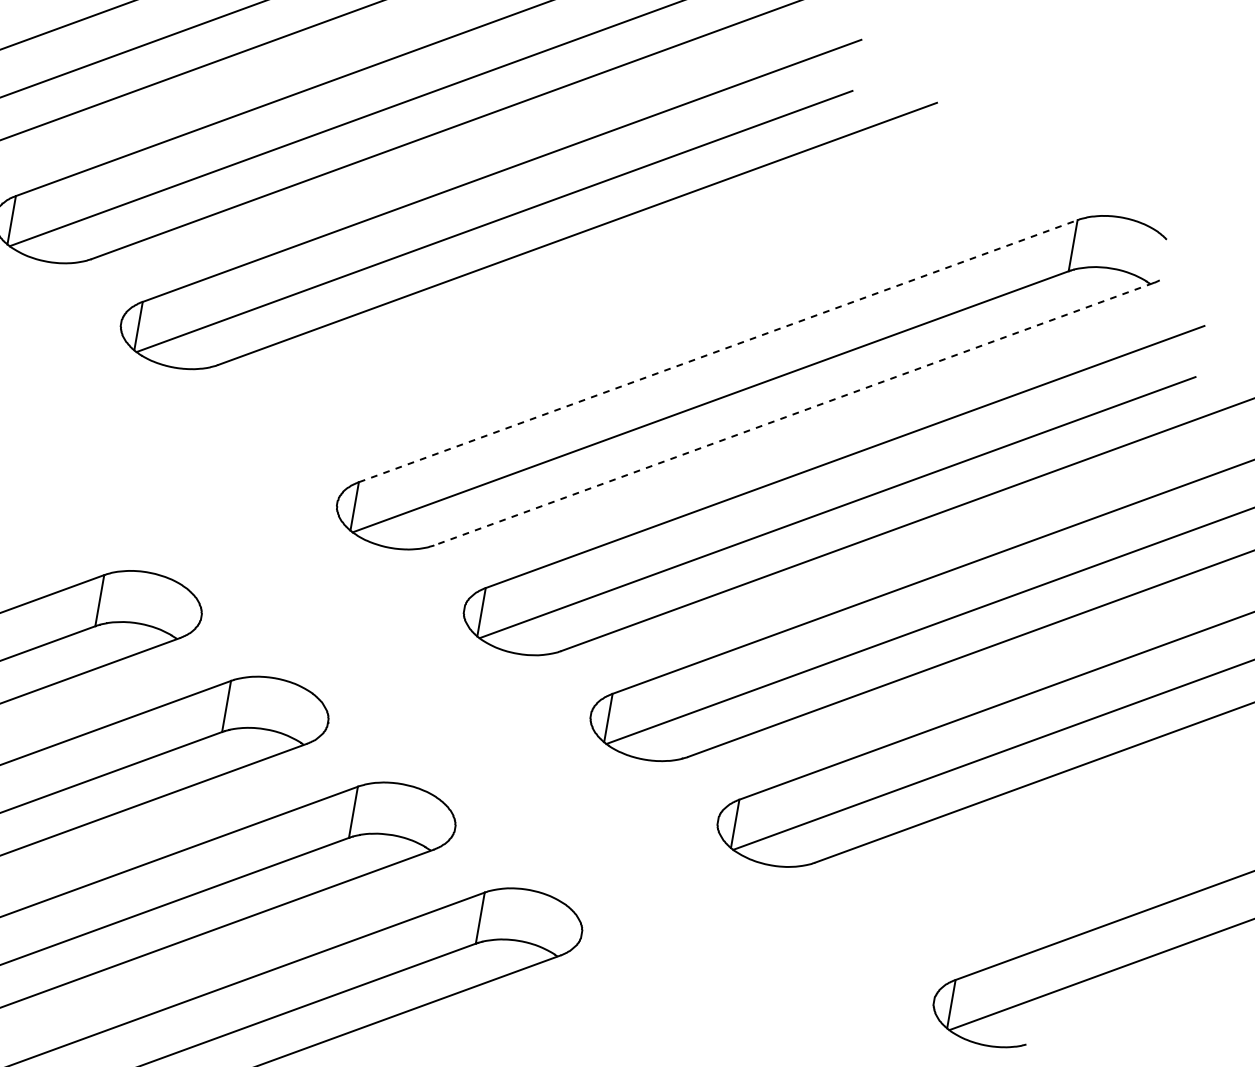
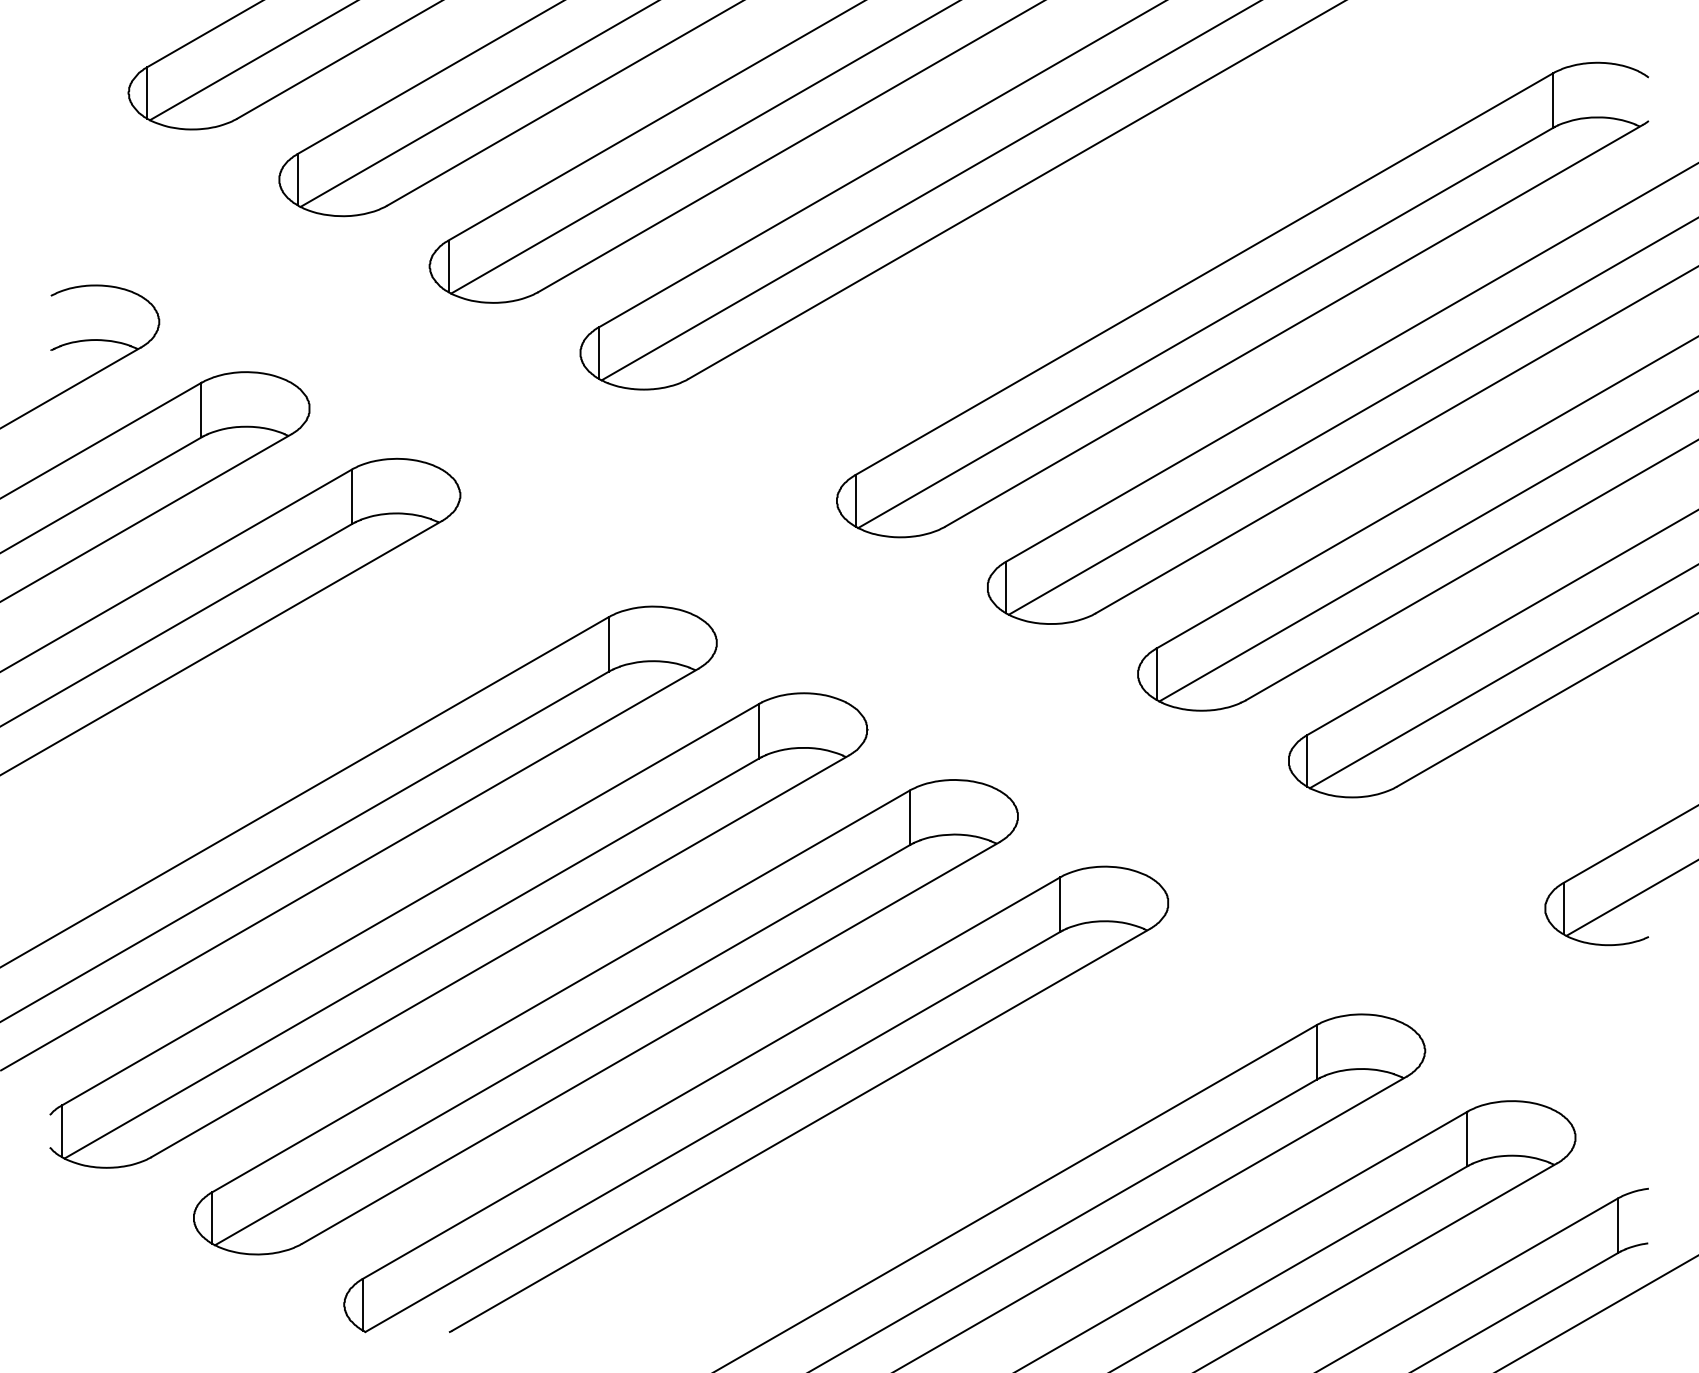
line: (718, 350) -> (1204, 273), dashed -> solid
line: (793, 414) -> (1293, 326), dashed -> solid

